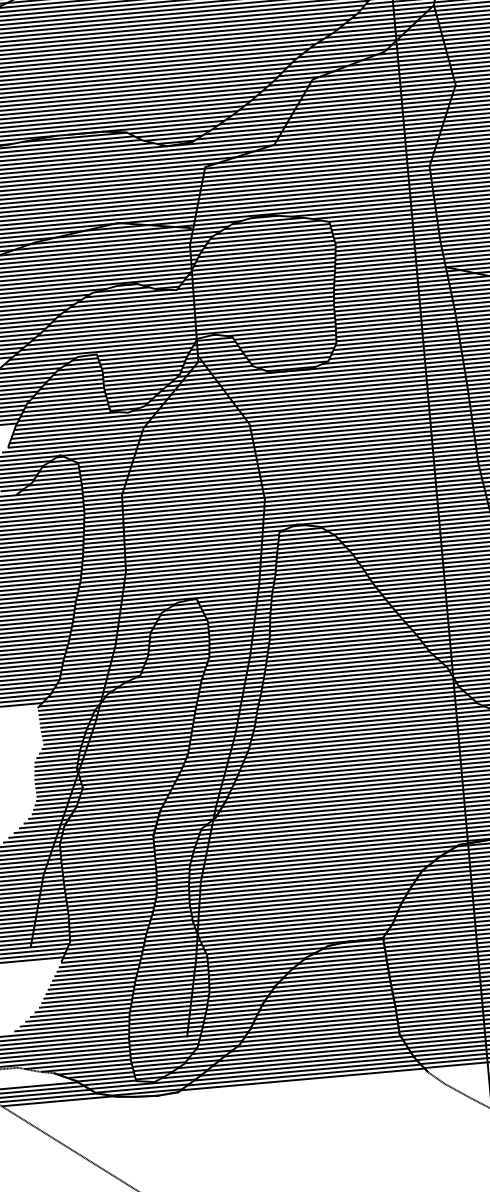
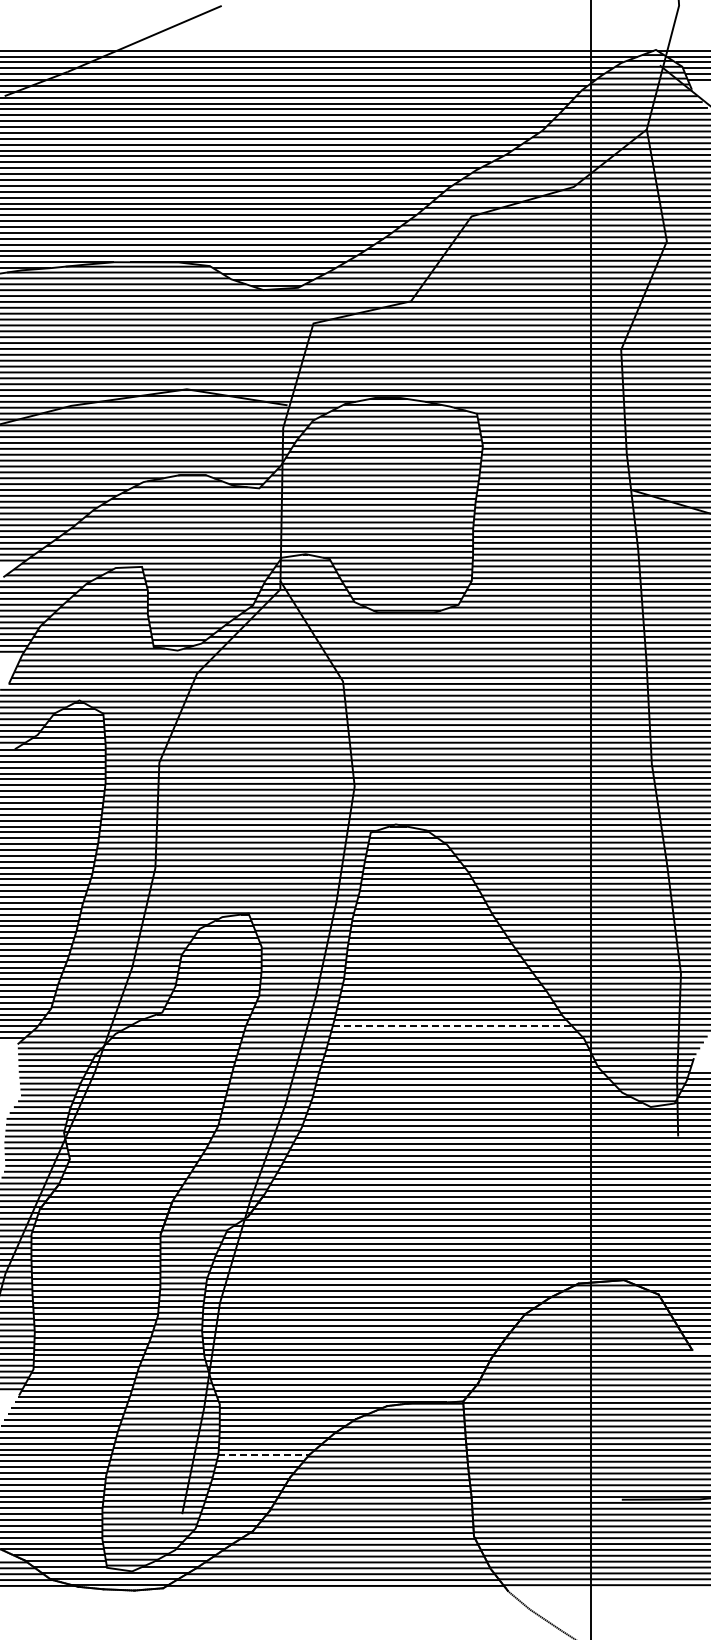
line: (351, 667) -> (452, 1026), solid -> dashed
line: (242, 989) -> (264, 1455), solid -> dashed

